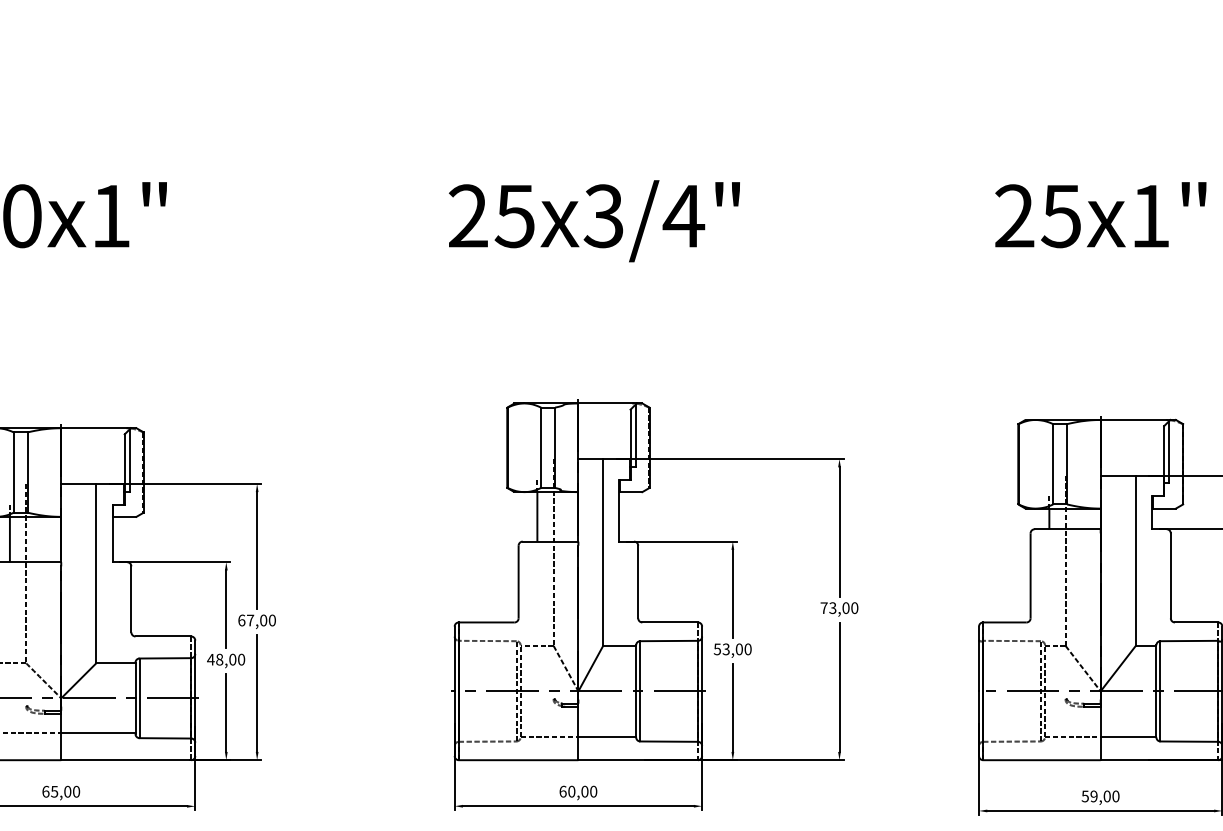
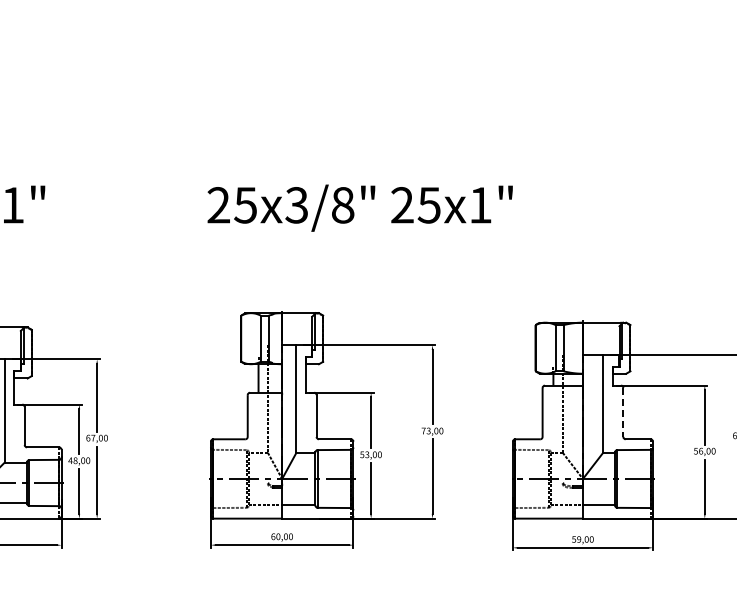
text: (1099, 214) -> (451, 204), moved
text: (683, 216) -> (342, 205), 25x3/4" -> 25x3/8"
line: (1171, 575) -> (623, 412), solid -> dashed

